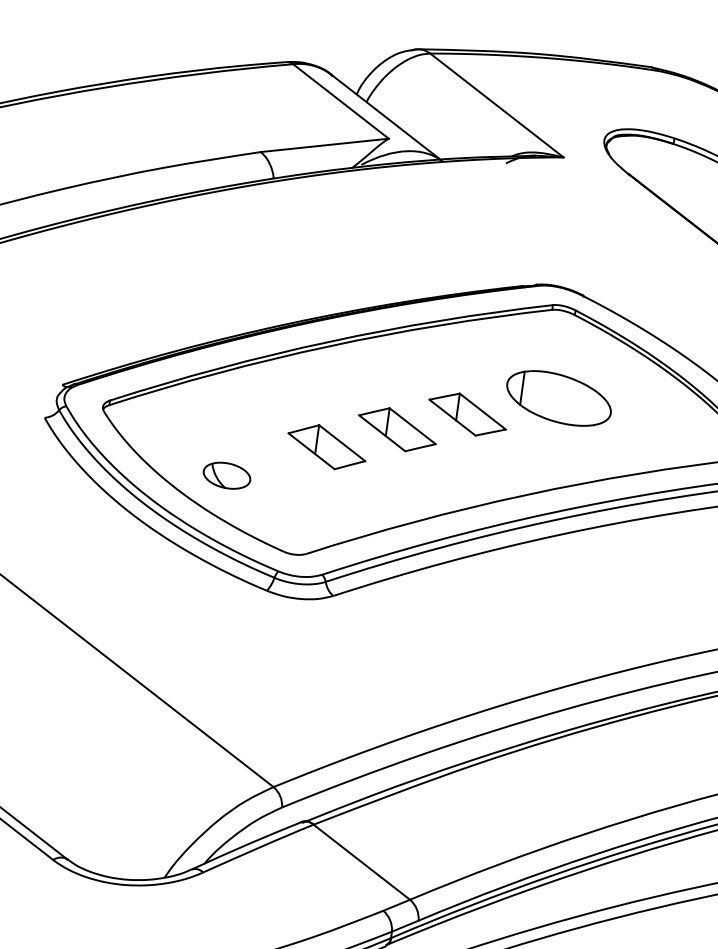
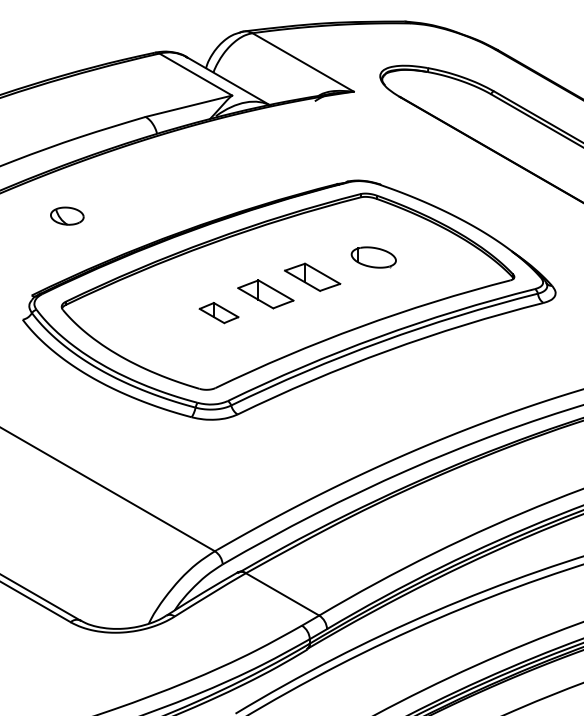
part: (558, 398) -> (373, 257), size x0.6
part: (326, 446) -> (218, 312), size x0.7
part: (227, 474) -> (67, 215), moved

